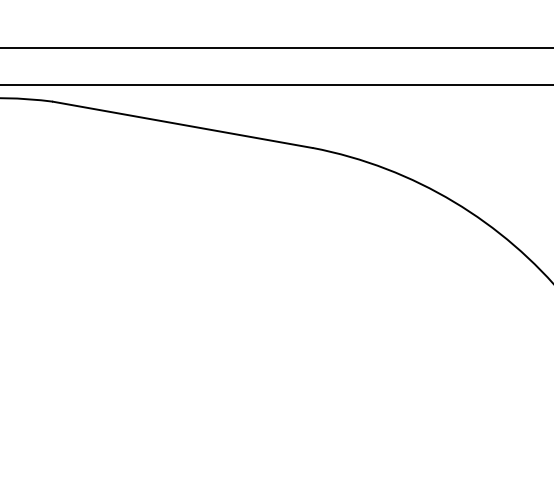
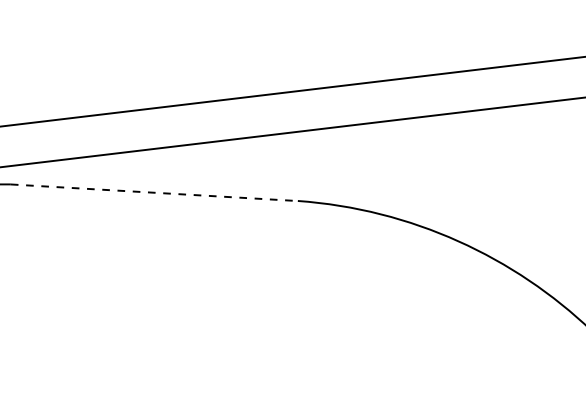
line: (182, 124) -> (154, 192), solid -> dashed

